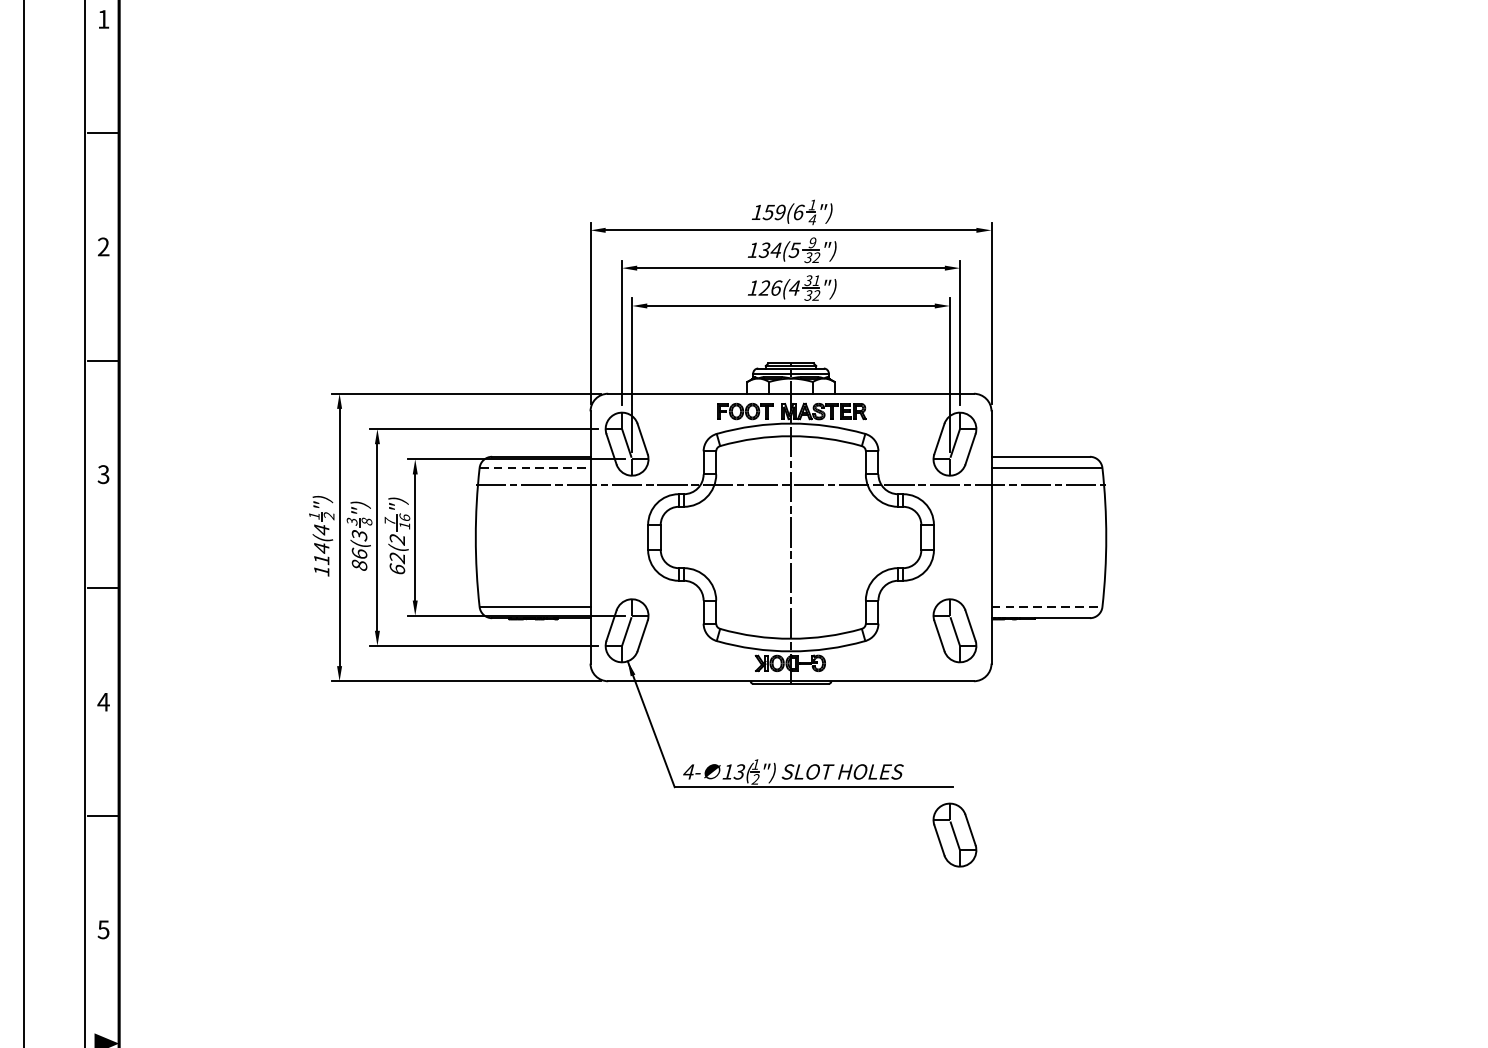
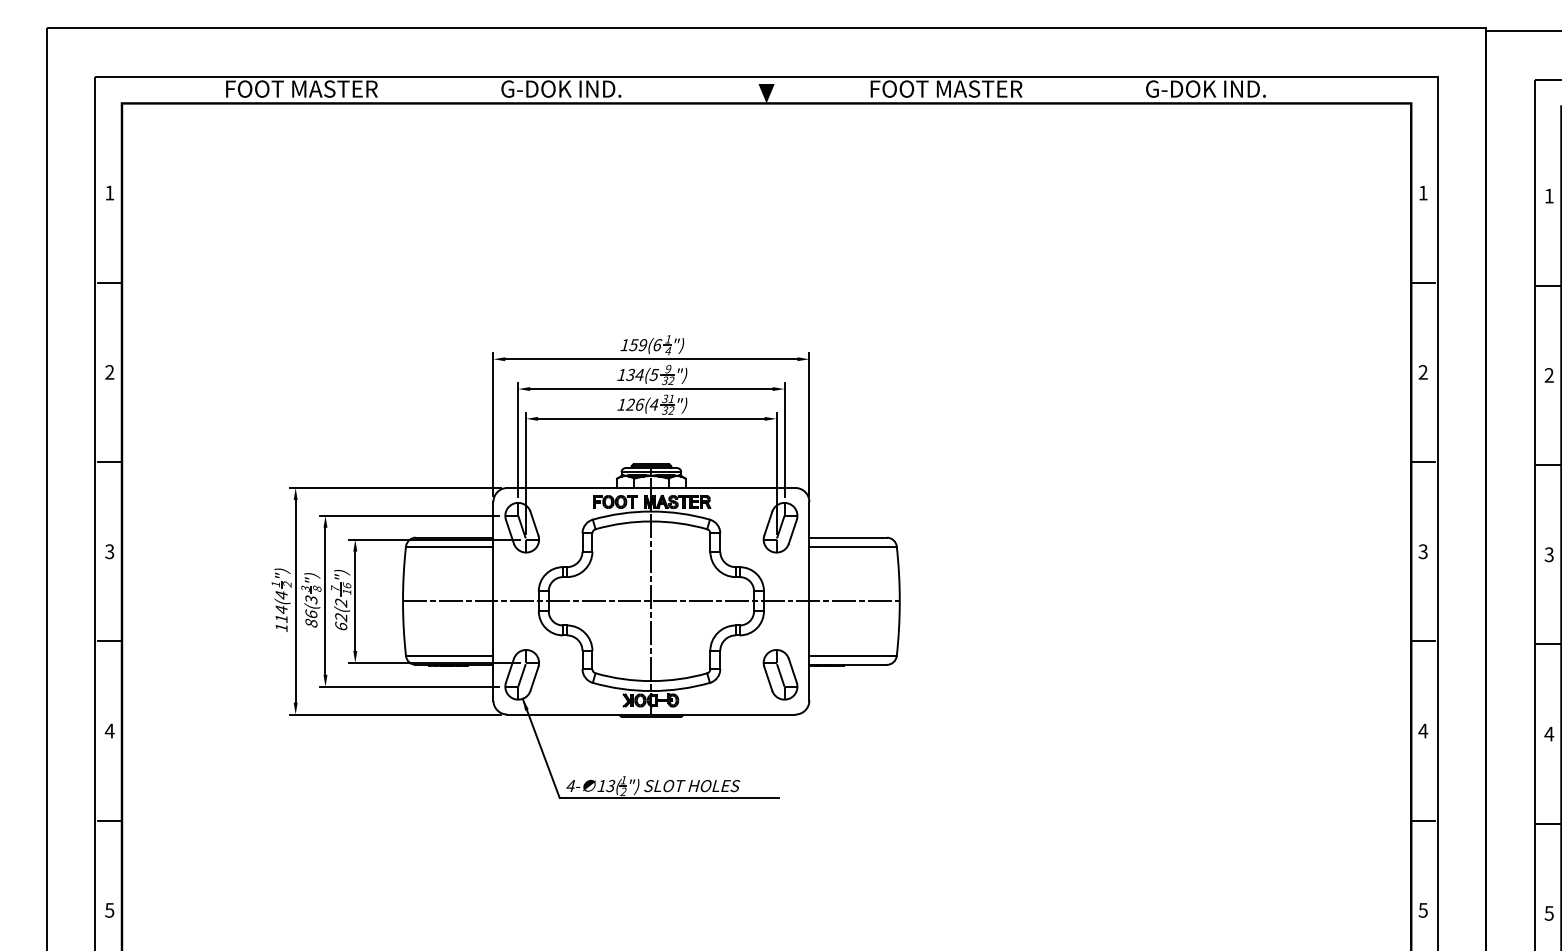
line: (534, 467) -> (449, 546), dashed -> solid
line: (791, 485) -> (651, 601), moved
line: (1047, 607) -> (853, 656), dashed -> solid
part: (954, 834) -> (780, 835), removed

